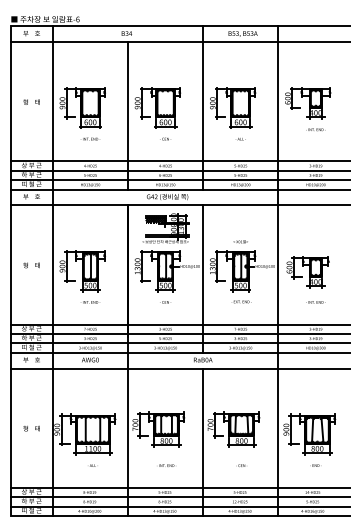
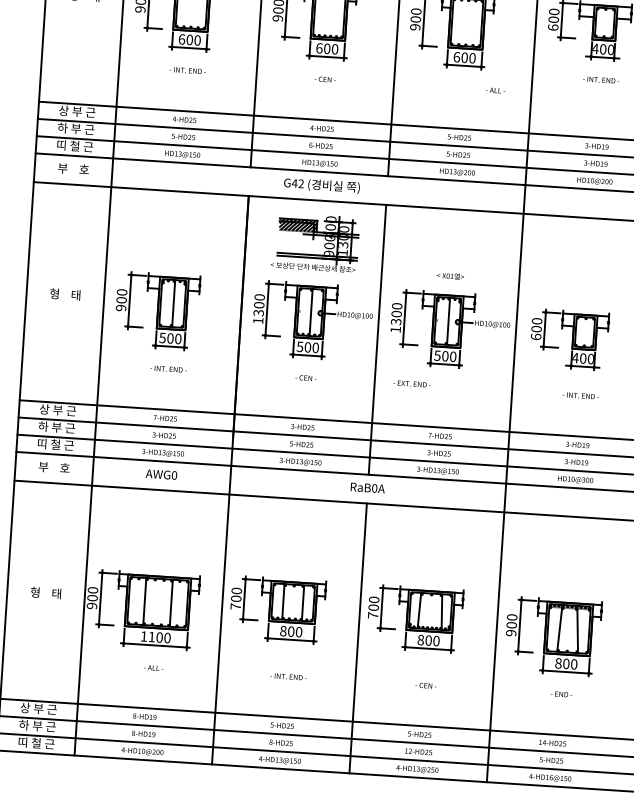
text: (240, 139) -> (495, 91), moved
text: (241, 301) -> (411, 383), moved

